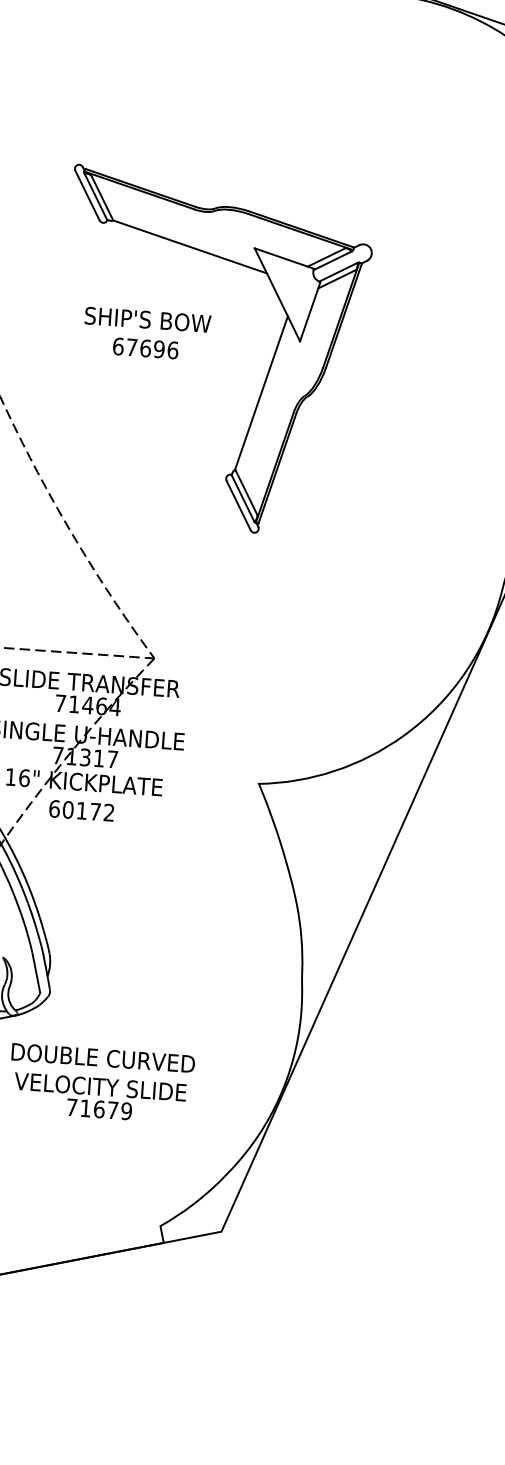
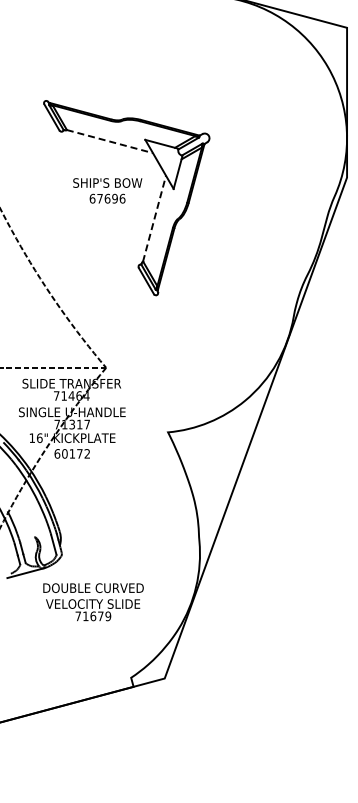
line: (189, 246) -> (109, 141), solid -> dashed
text: (146, 333) -> (107, 190), moved
line: (261, 392) -> (154, 218), solid -> dashed

